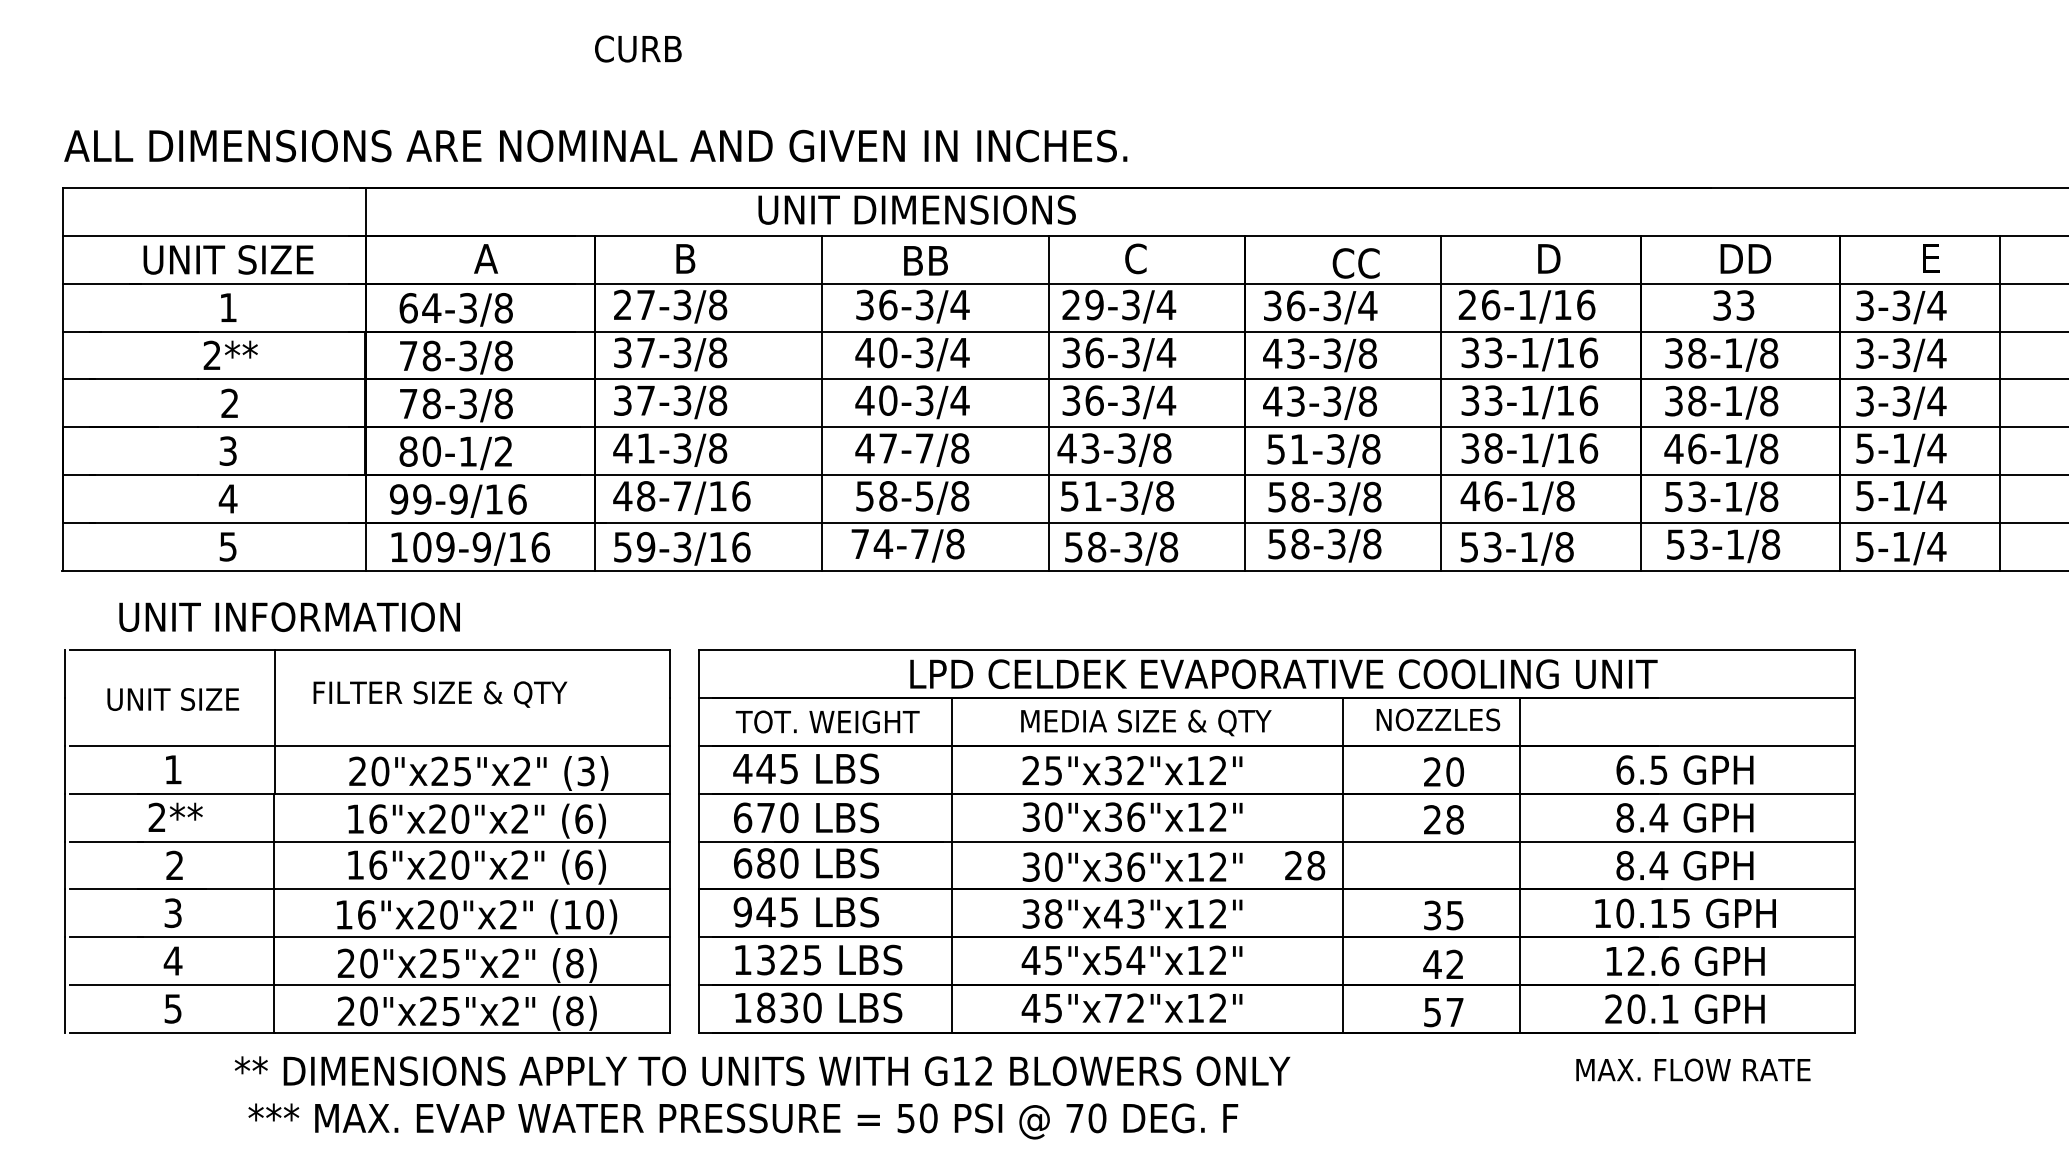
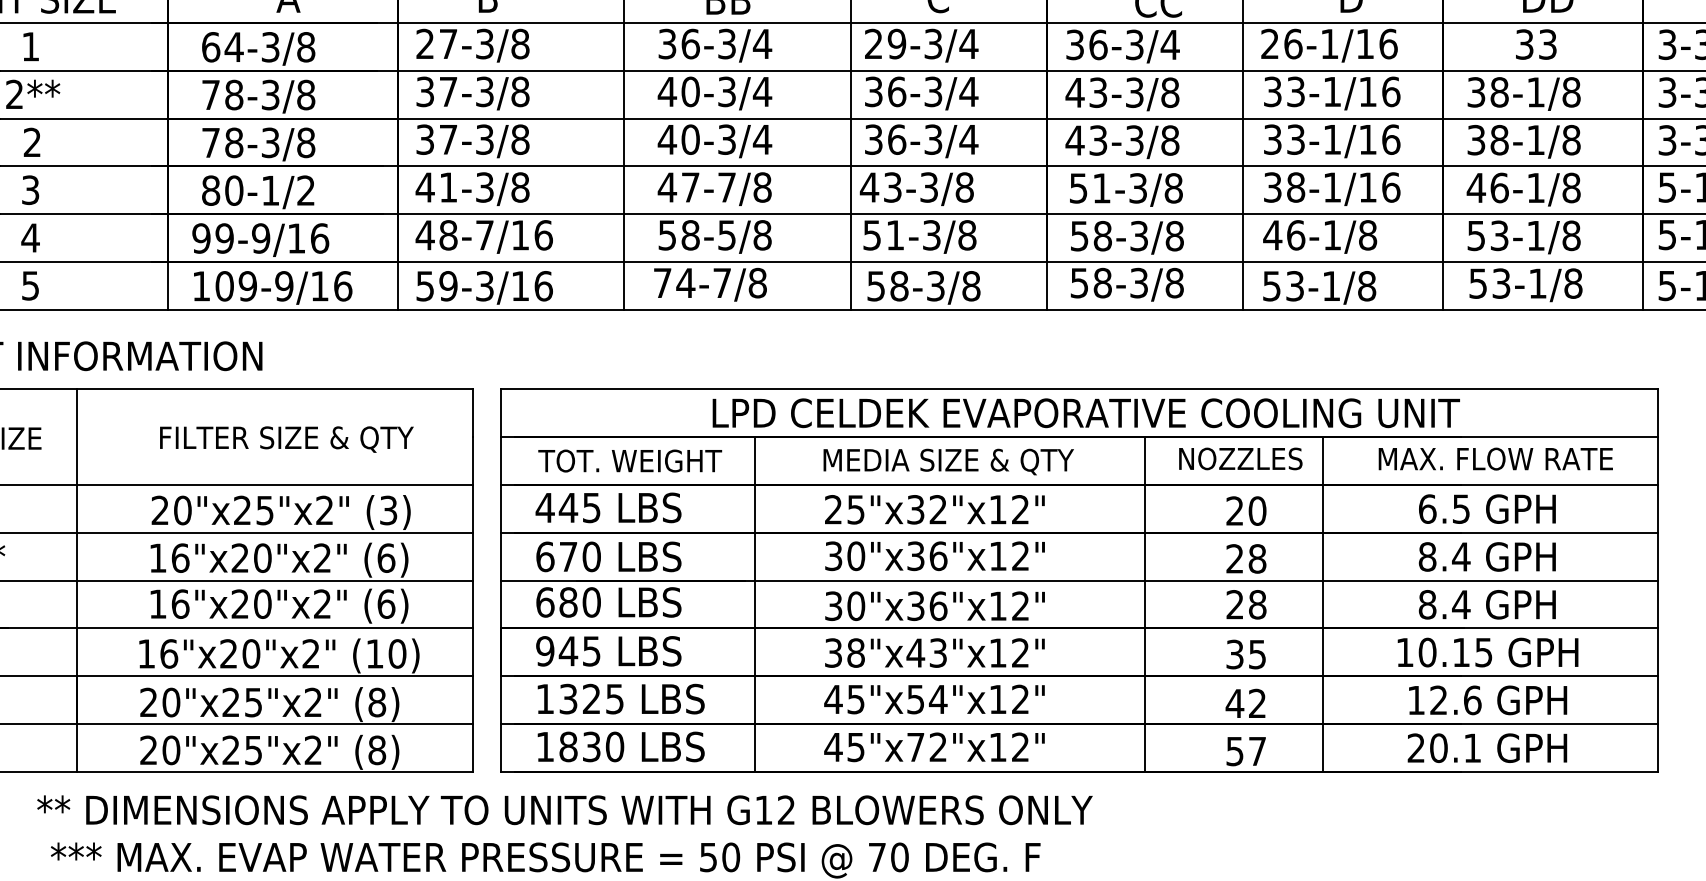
text: (440, 694) -> (286, 439), moved
text: (1305, 865) -> (1246, 604), moved
text: (1693, 1069) -> (1495, 458), moved

